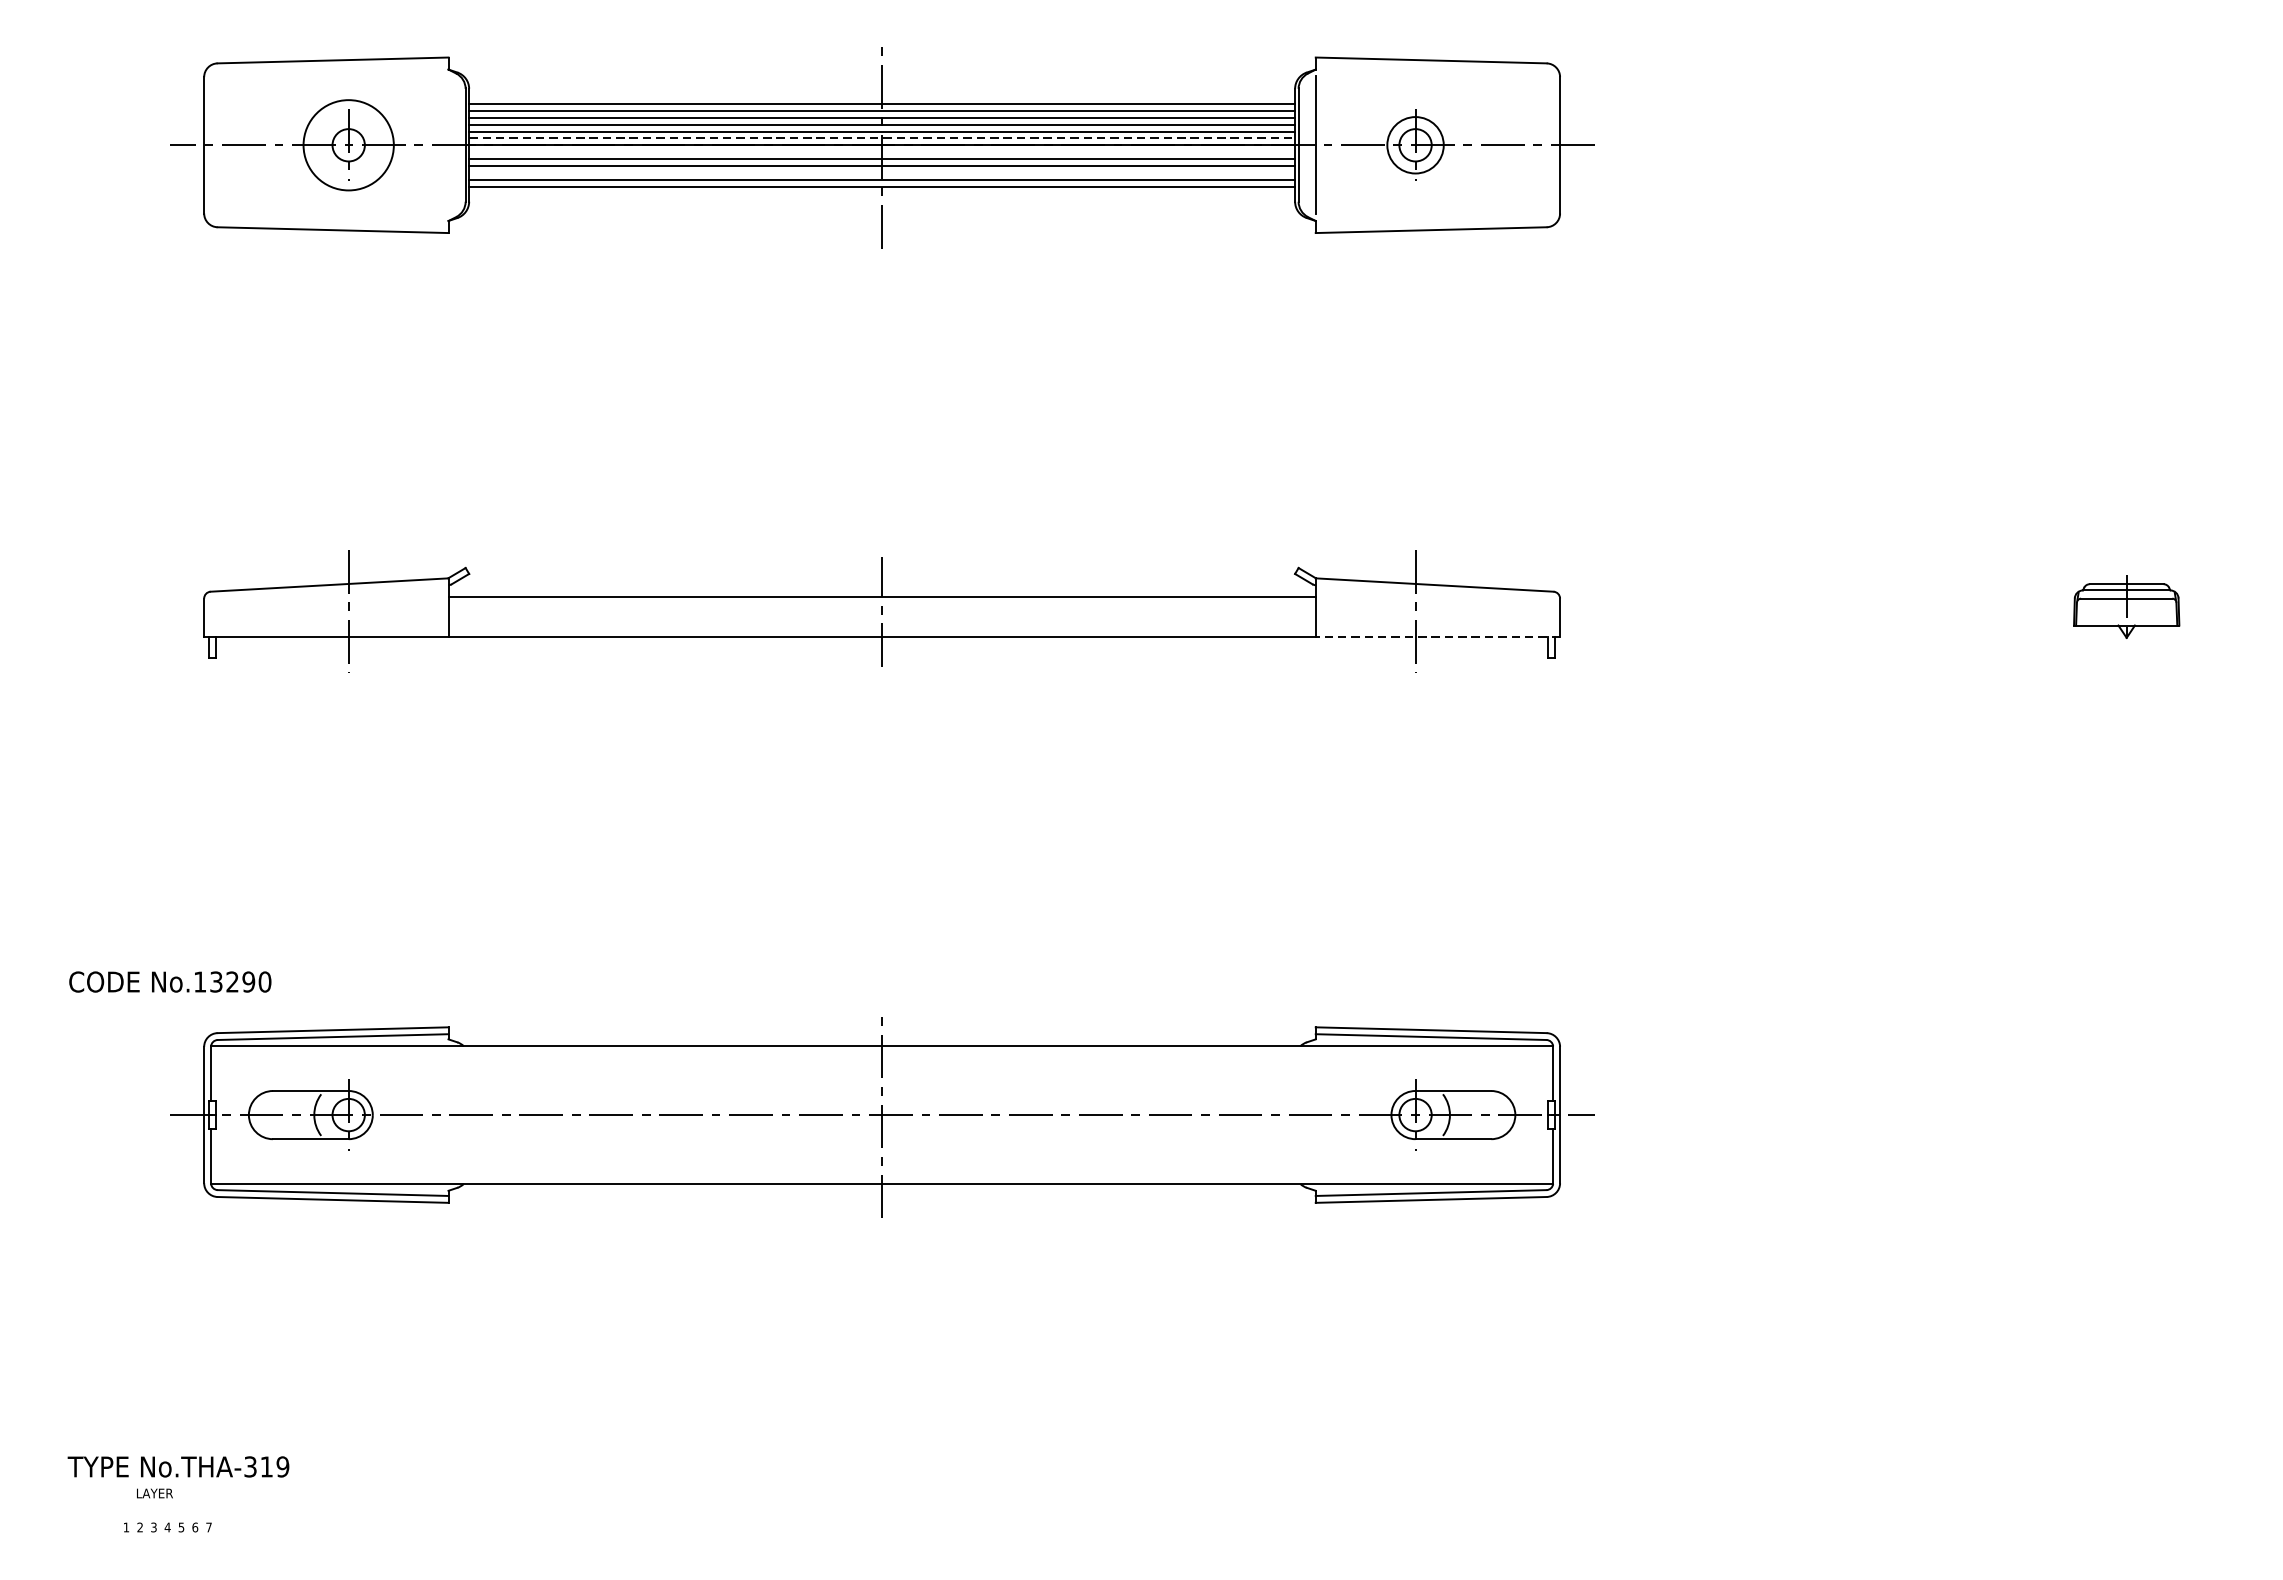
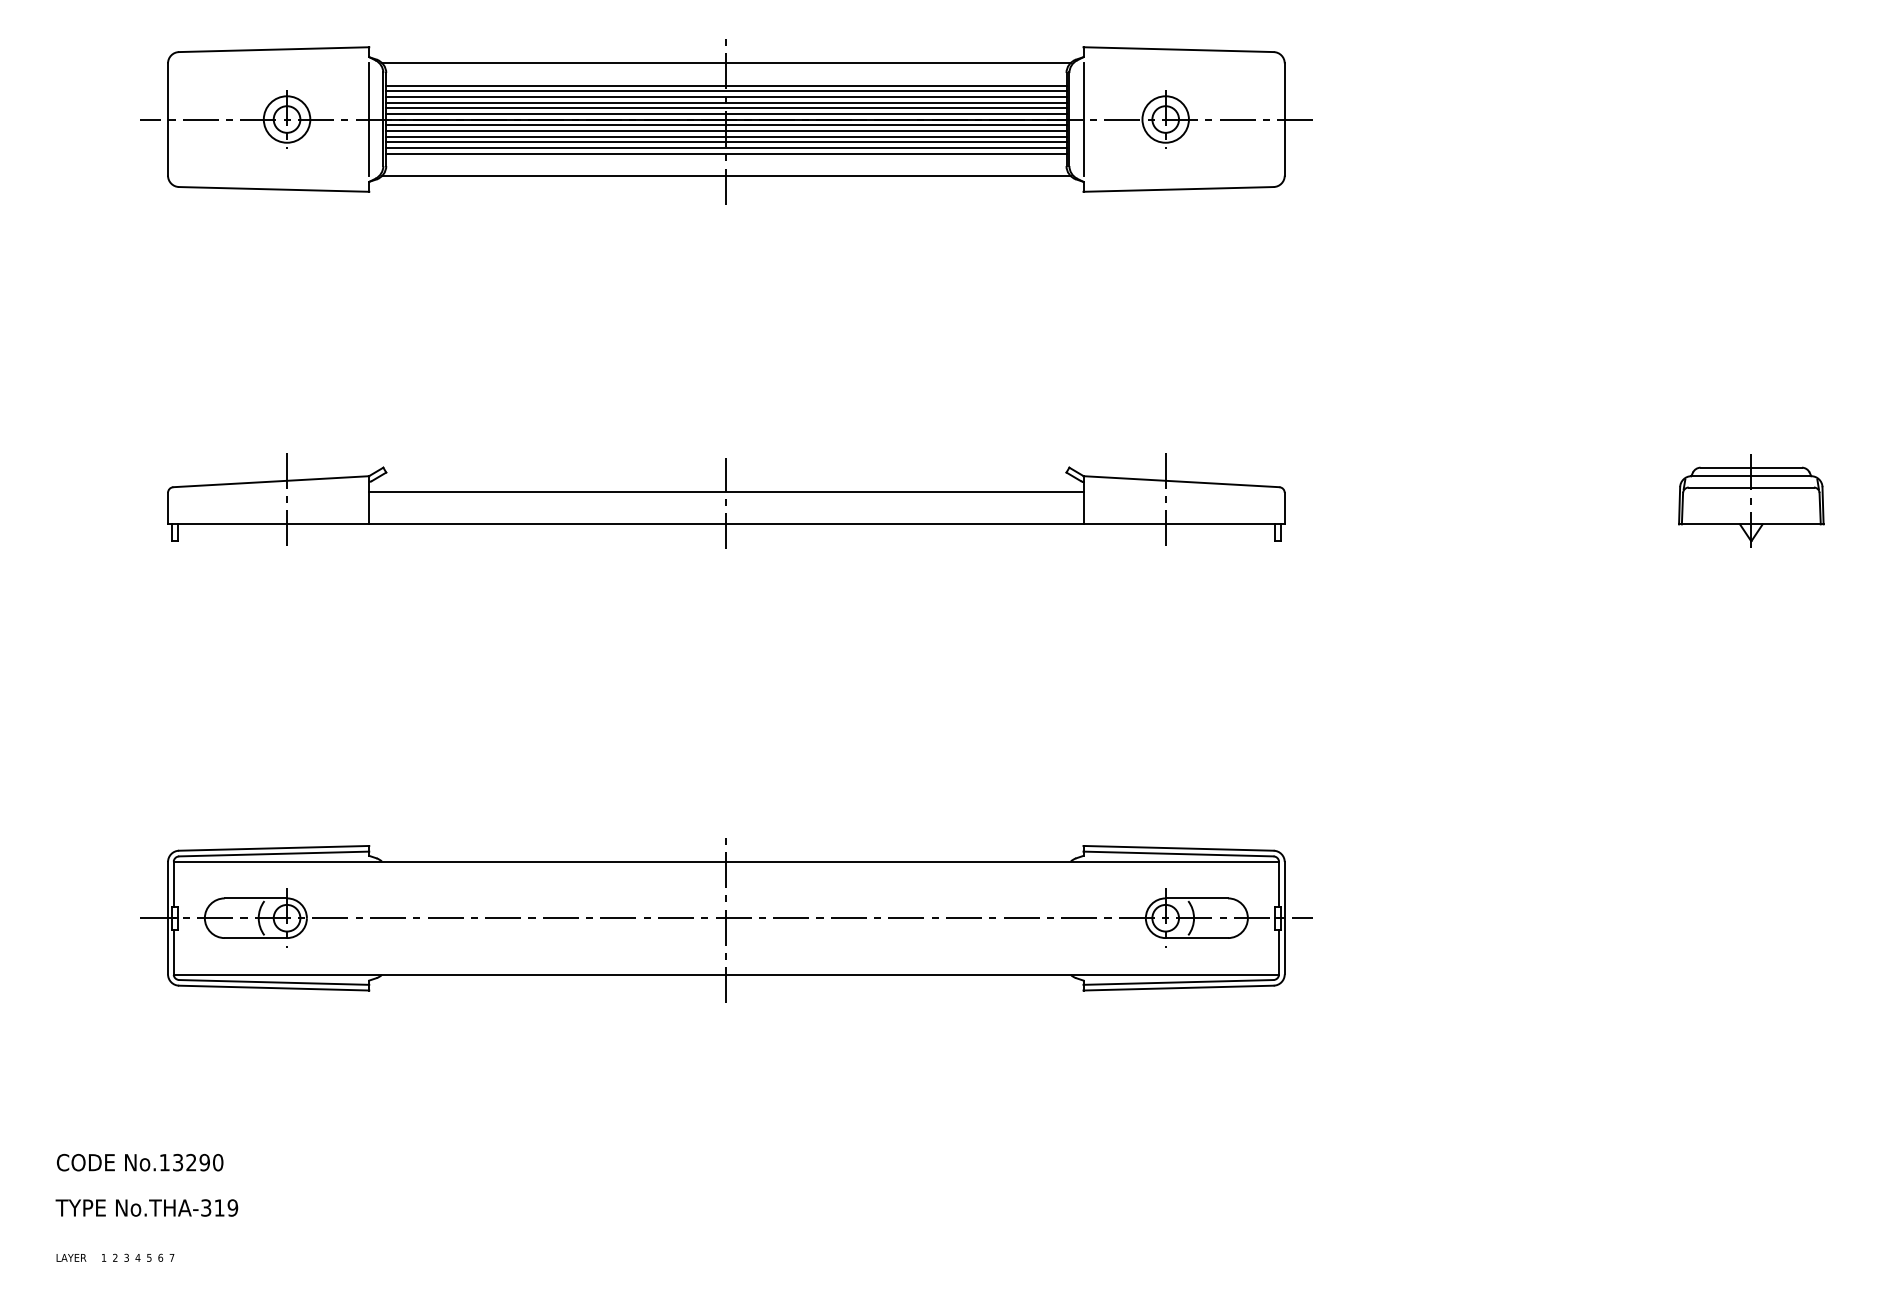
line: (881, 76) -> (725, 62), added
line: (882, 137) -> (726, 113), dashed -> solid
circle: (348, 145) -> (286, 119), size x0.62
line: (448, 145) -> (369, 119), added
line: (882, 152) -> (726, 125), added
line: (882, 173) -> (726, 142), added
line: (881, 214) -> (725, 176), added
part: (2126, 607) -> (1751, 500), size x1.67
line: (1438, 637) -> (1184, 524), dashed -> solid
text: (170, 981) -> (140, 1162), moved
text: (154, 1493) -> (71, 1257), moved

